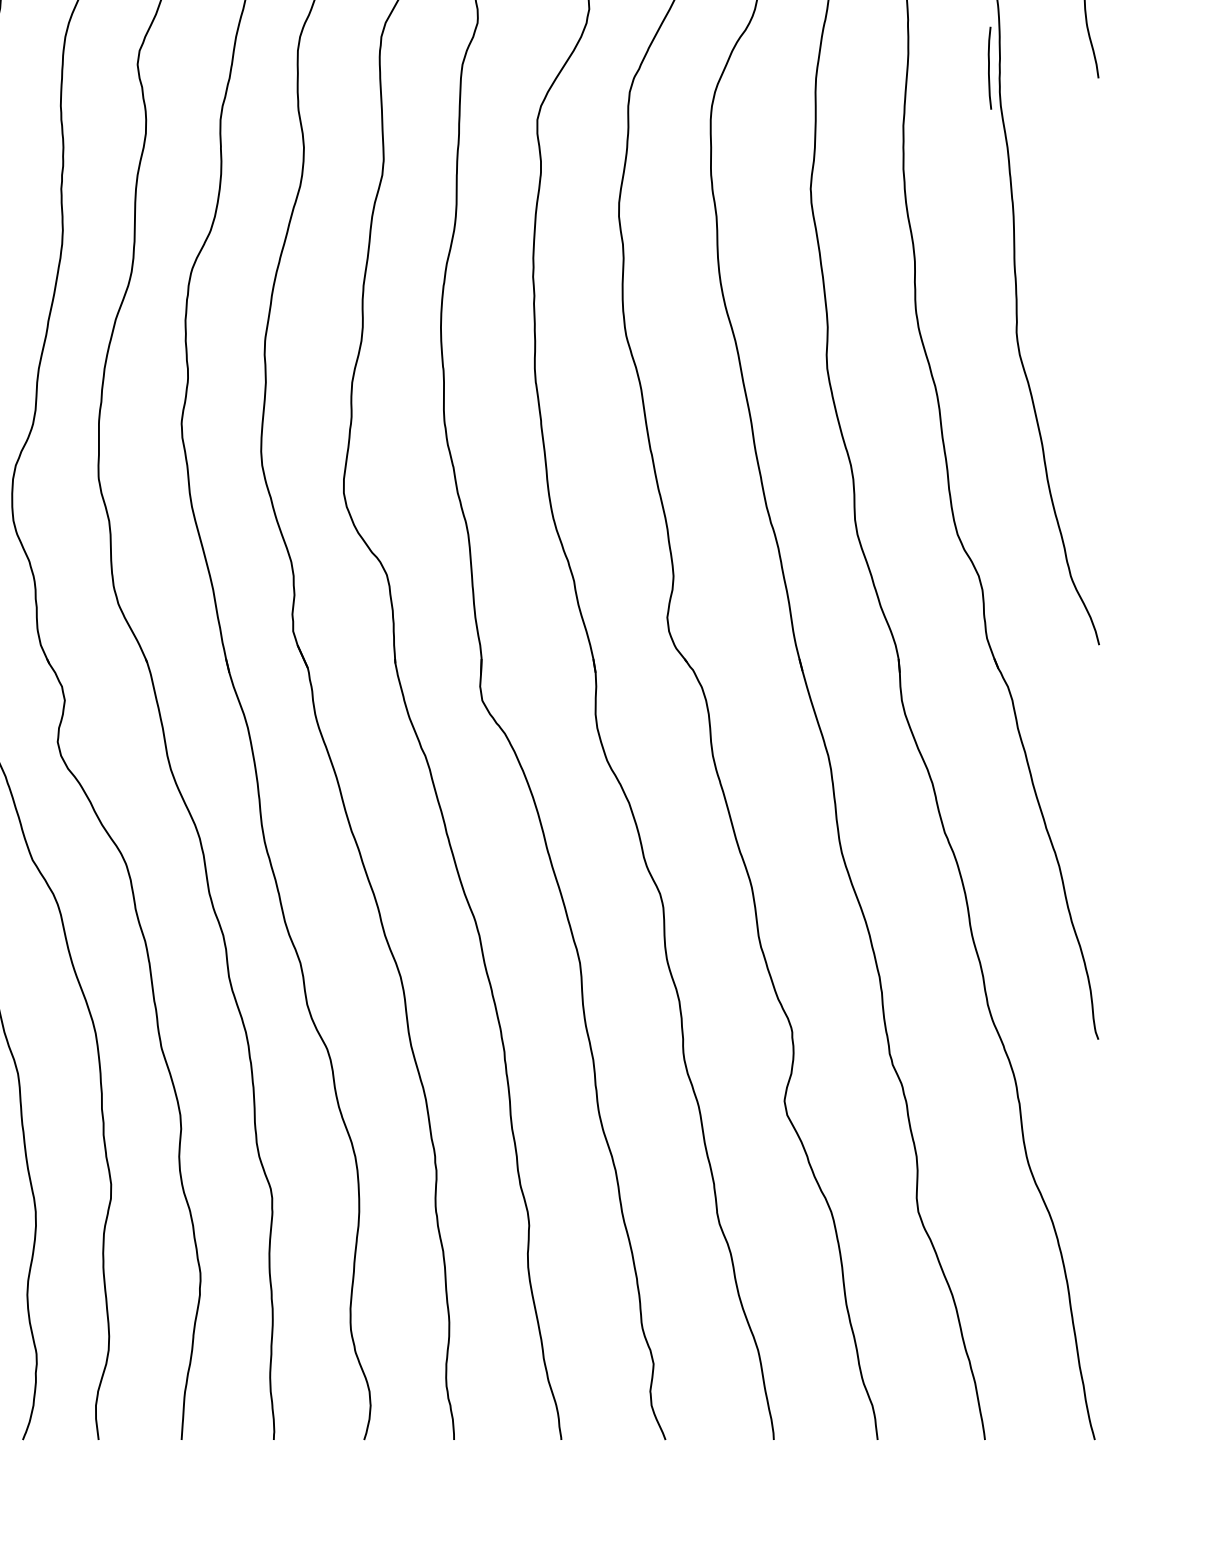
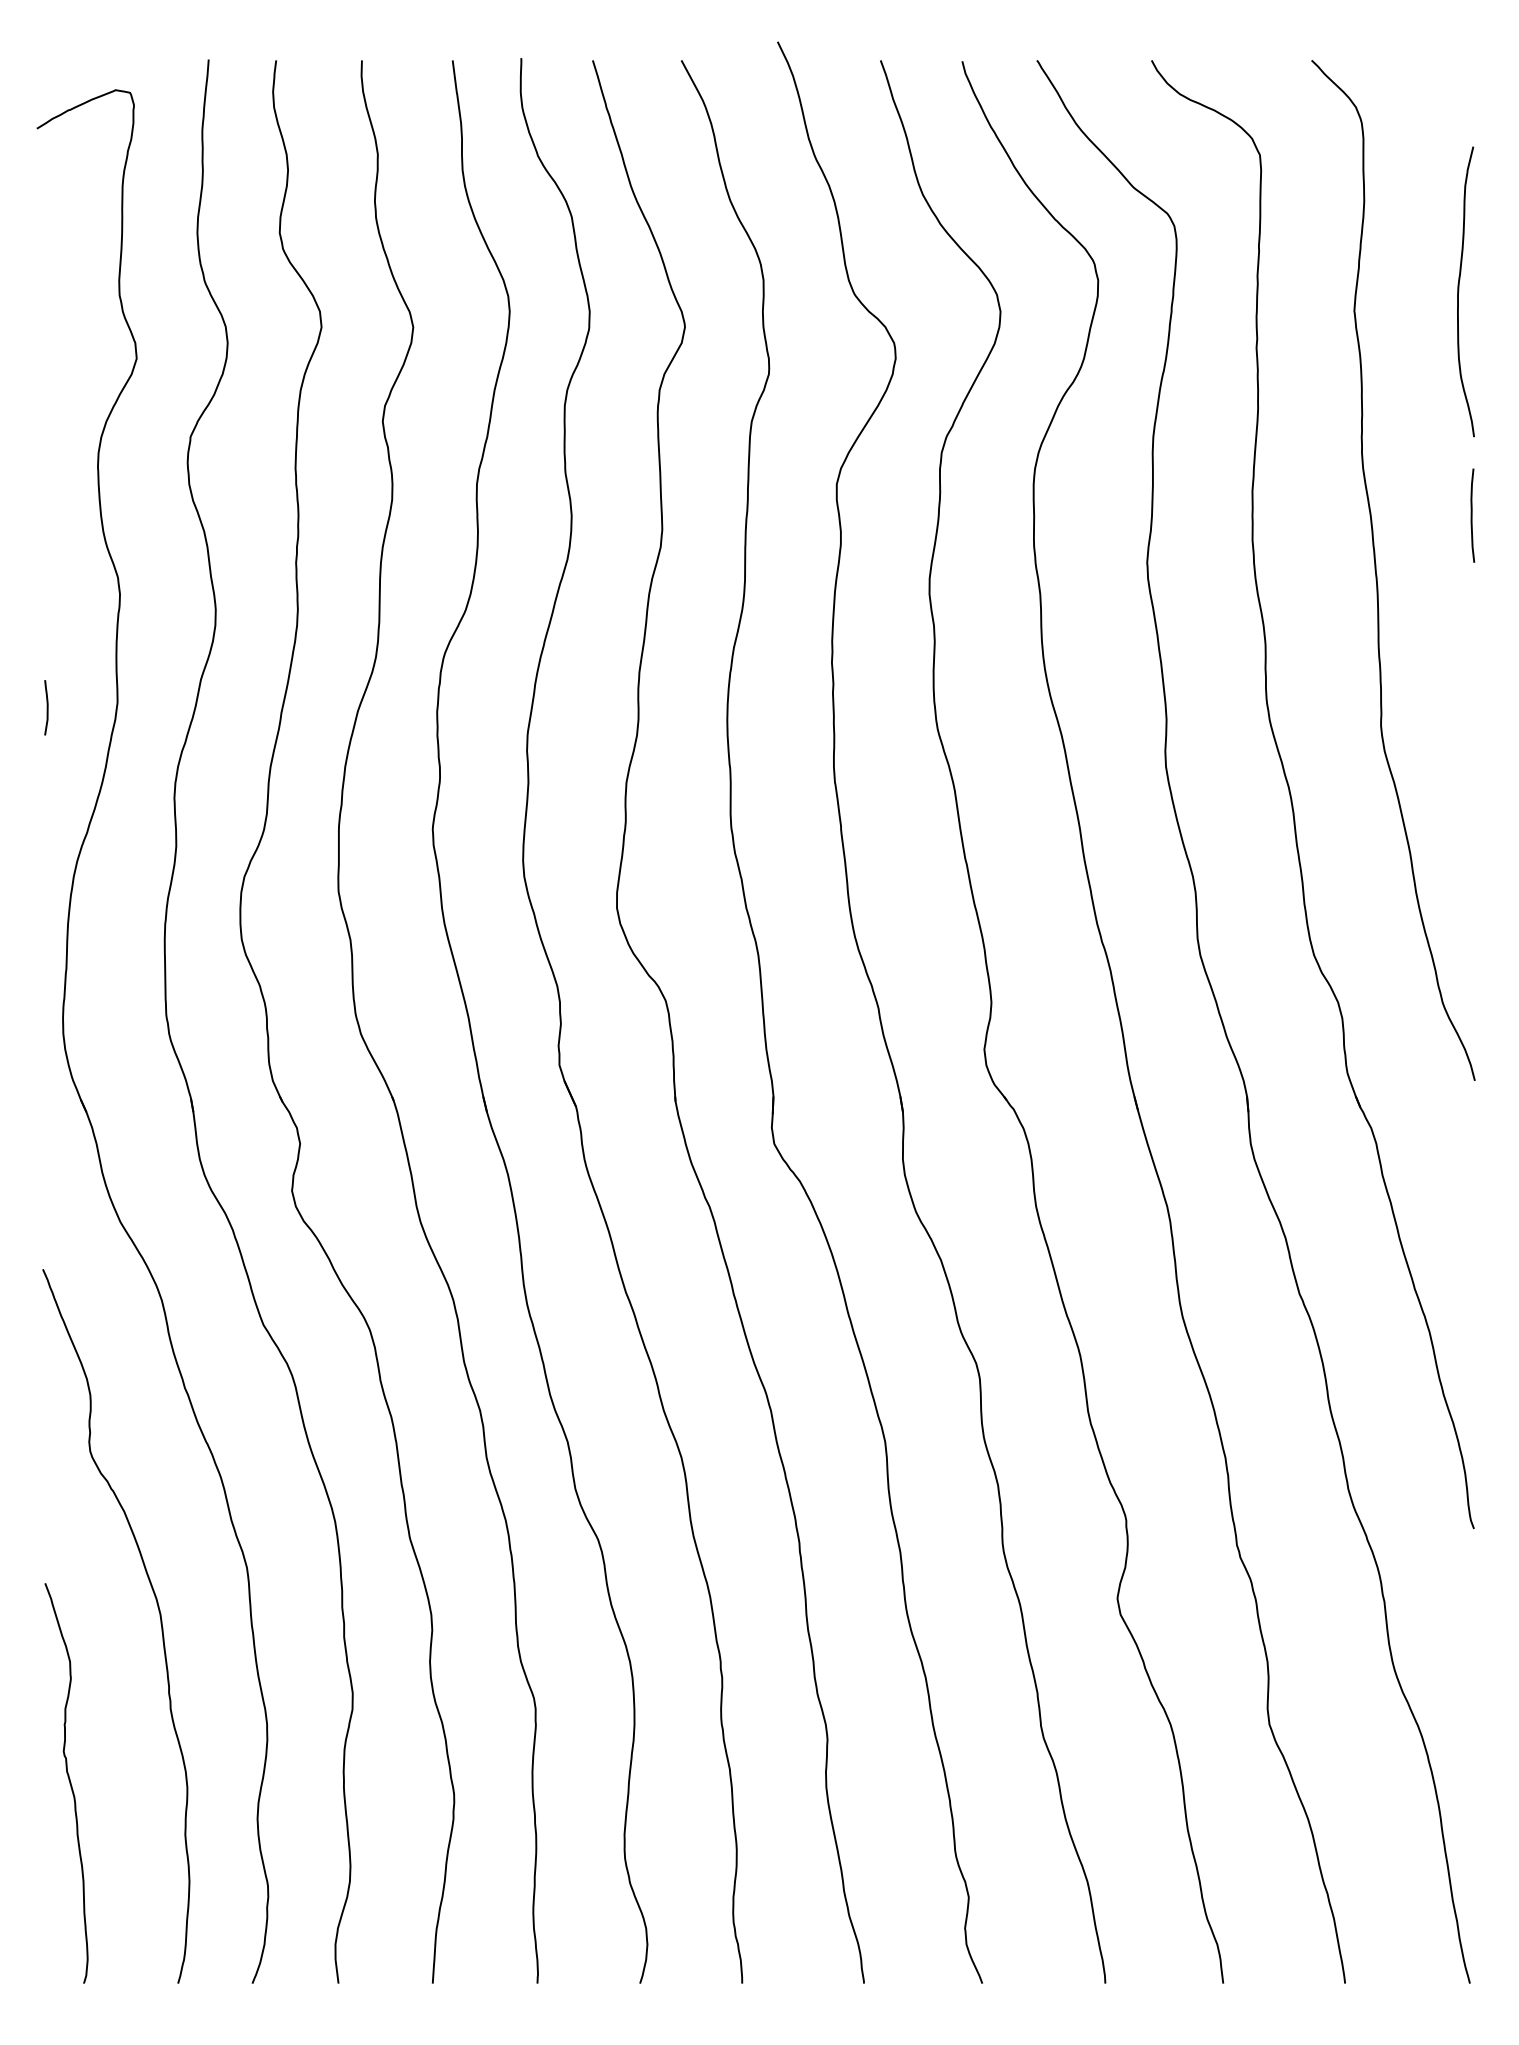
curve: (989, 68) -> (1472, 515), moved

